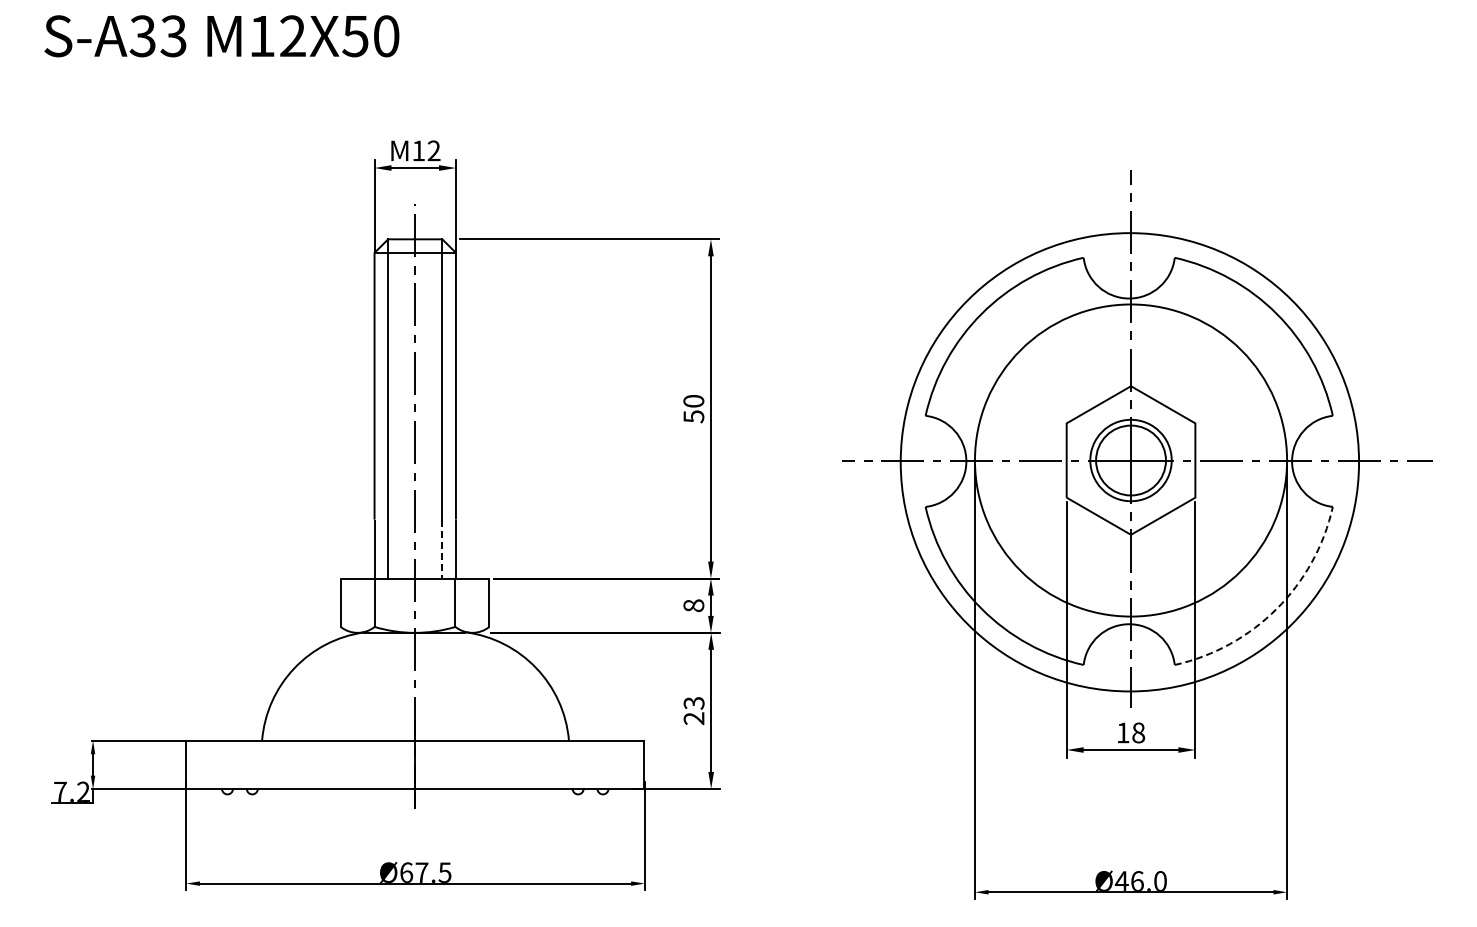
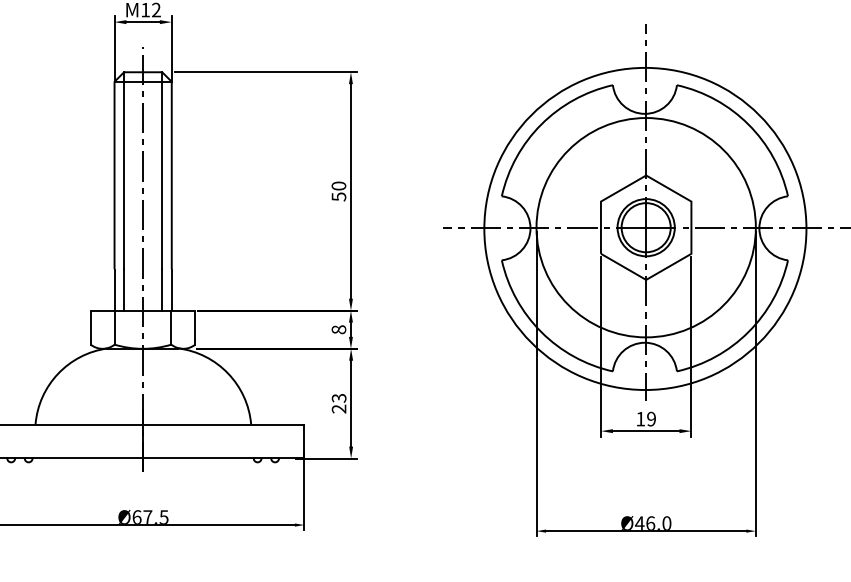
line: (442, 549) -> (162, 290), dashed -> solid
arc: (1276, 608) -> (748, 331), dashed -> solid
text: (1138, 732) -> (651, 418), 18 -> 19

